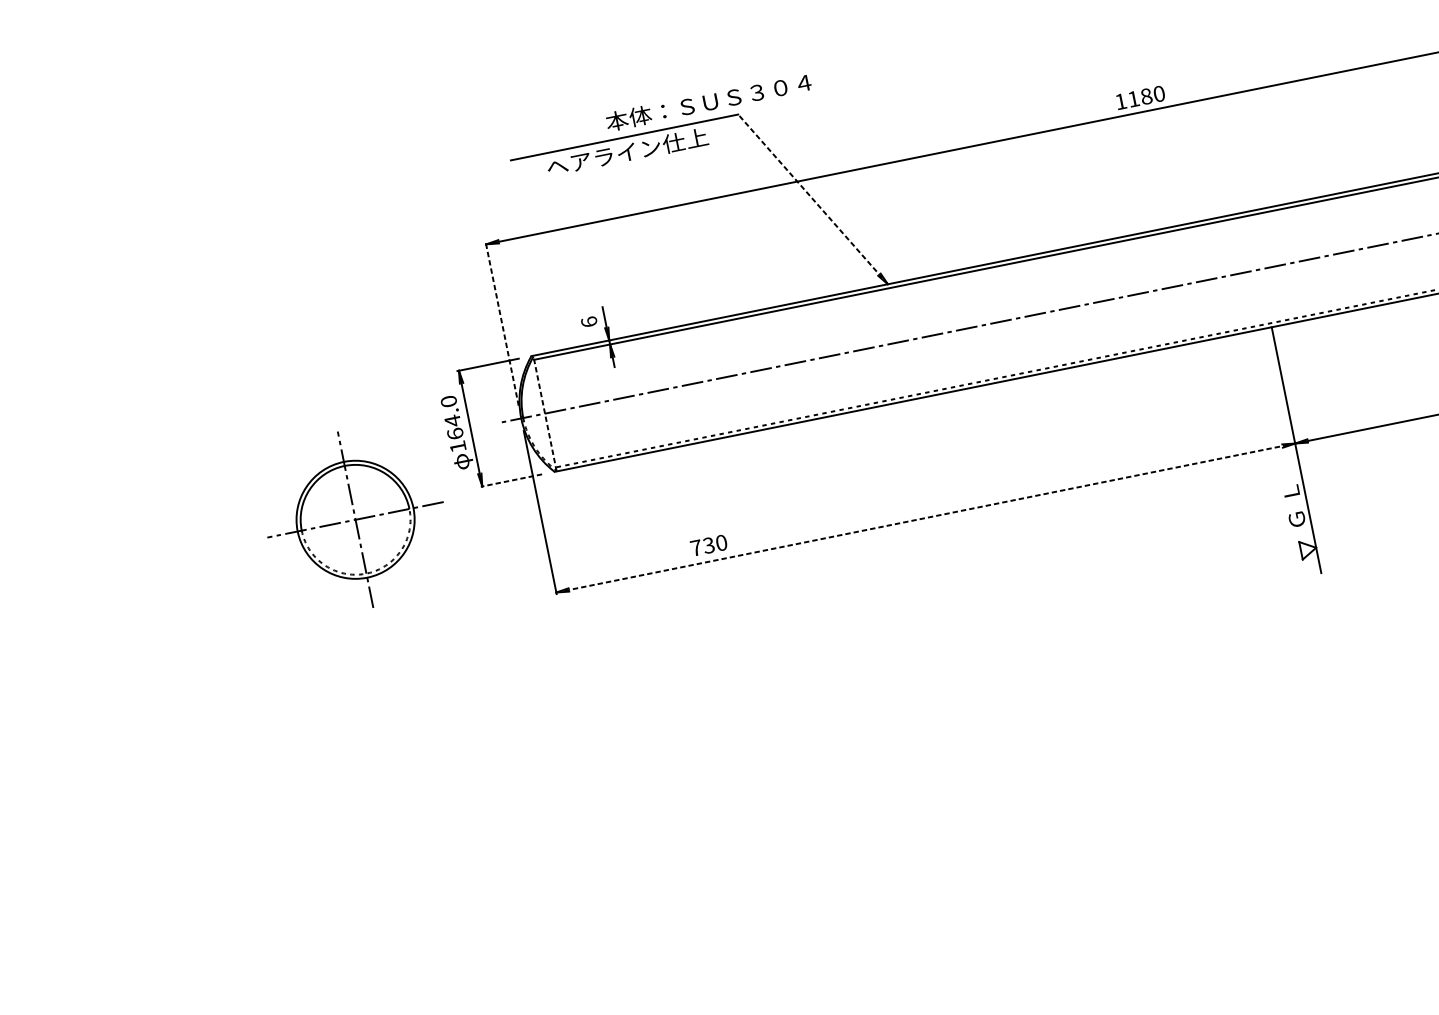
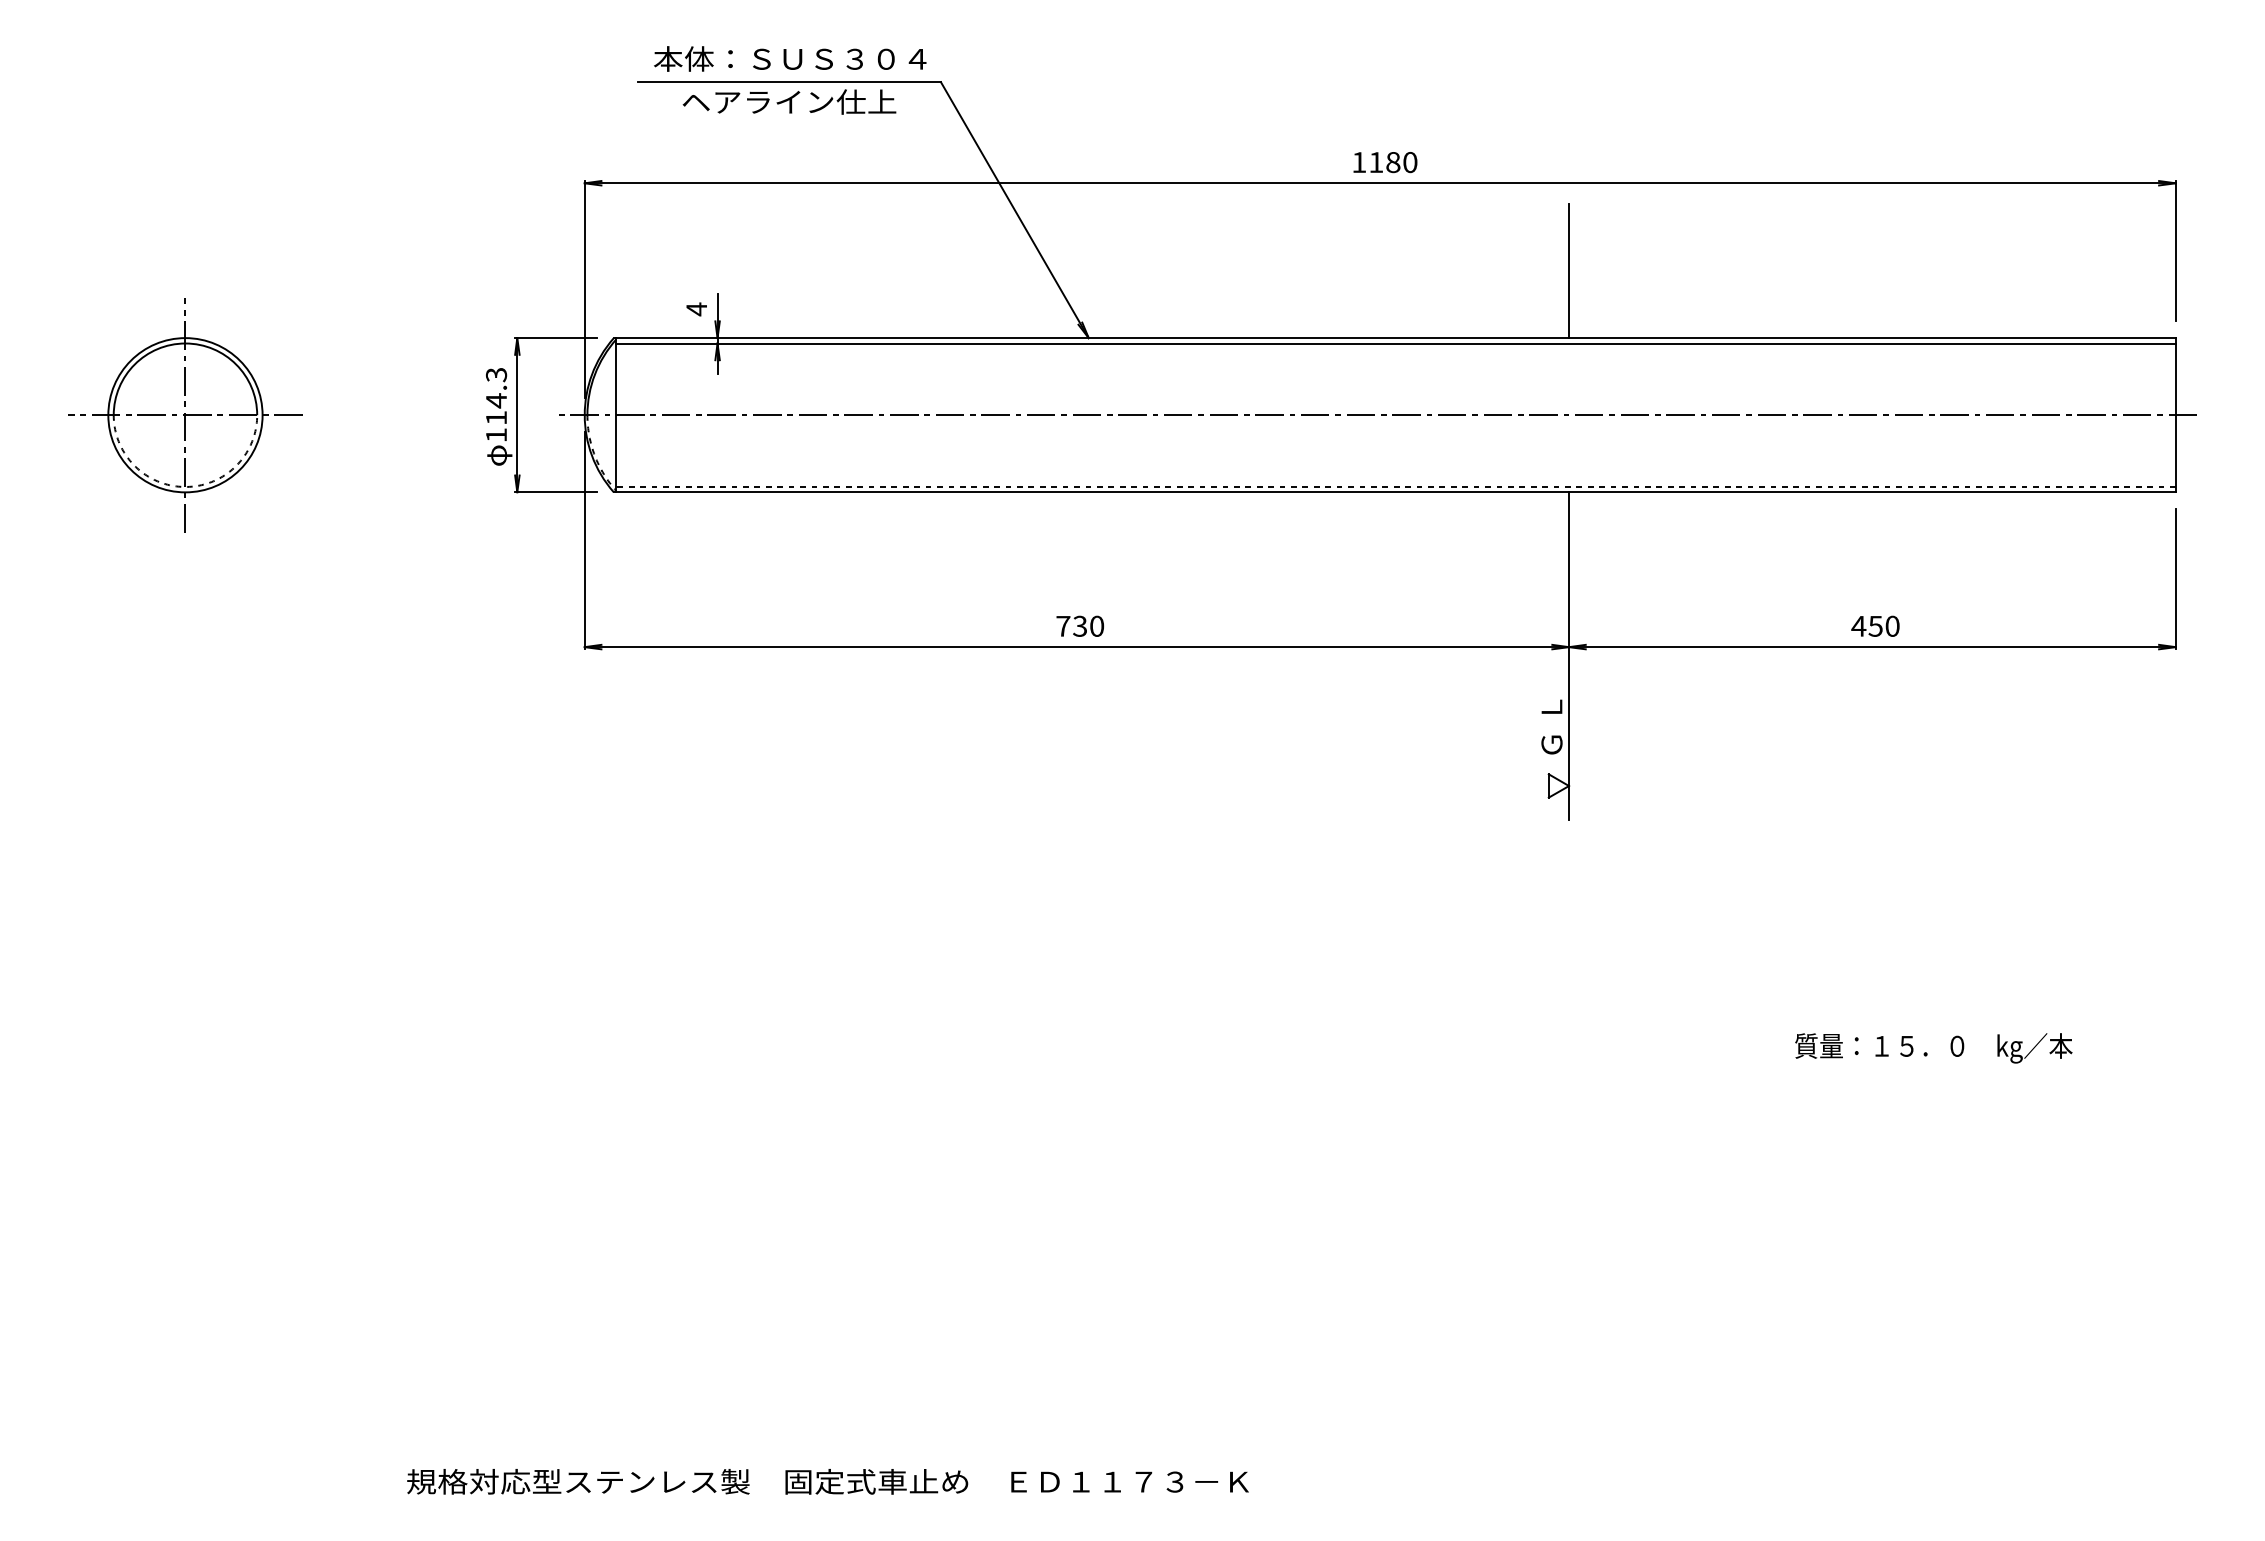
text: (1140, 97) -> (1385, 162), moved
text: (708, 101) -> (790, 58), moved
line: (1238, 160) -> (1569, 270), added
line: (812, 199) -> (1014, 210), dashed -> solid
text: (589, 322) -> (696, 309), 6 -> 4
line: (502, 324) -> (584, 289), dashed -> solid
line: (544, 413) -> (616, 414), dashed -> solid
text: (452, 416) -> (496, 395), 164.0 -> 114.3
line: (511, 480) -> (556, 492), dashed -> solid
line: (926, 518) -> (1077, 647), dashed -> solid
part: (355, 520) -> (185, 415), moved
text: (708, 544) -> (1079, 625), moved

